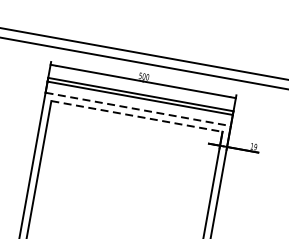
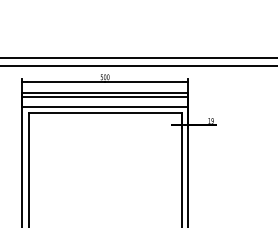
line: (138, 109) -> (105, 106), dashed -> solid
line: (137, 116) -> (105, 112), dashed -> solid

